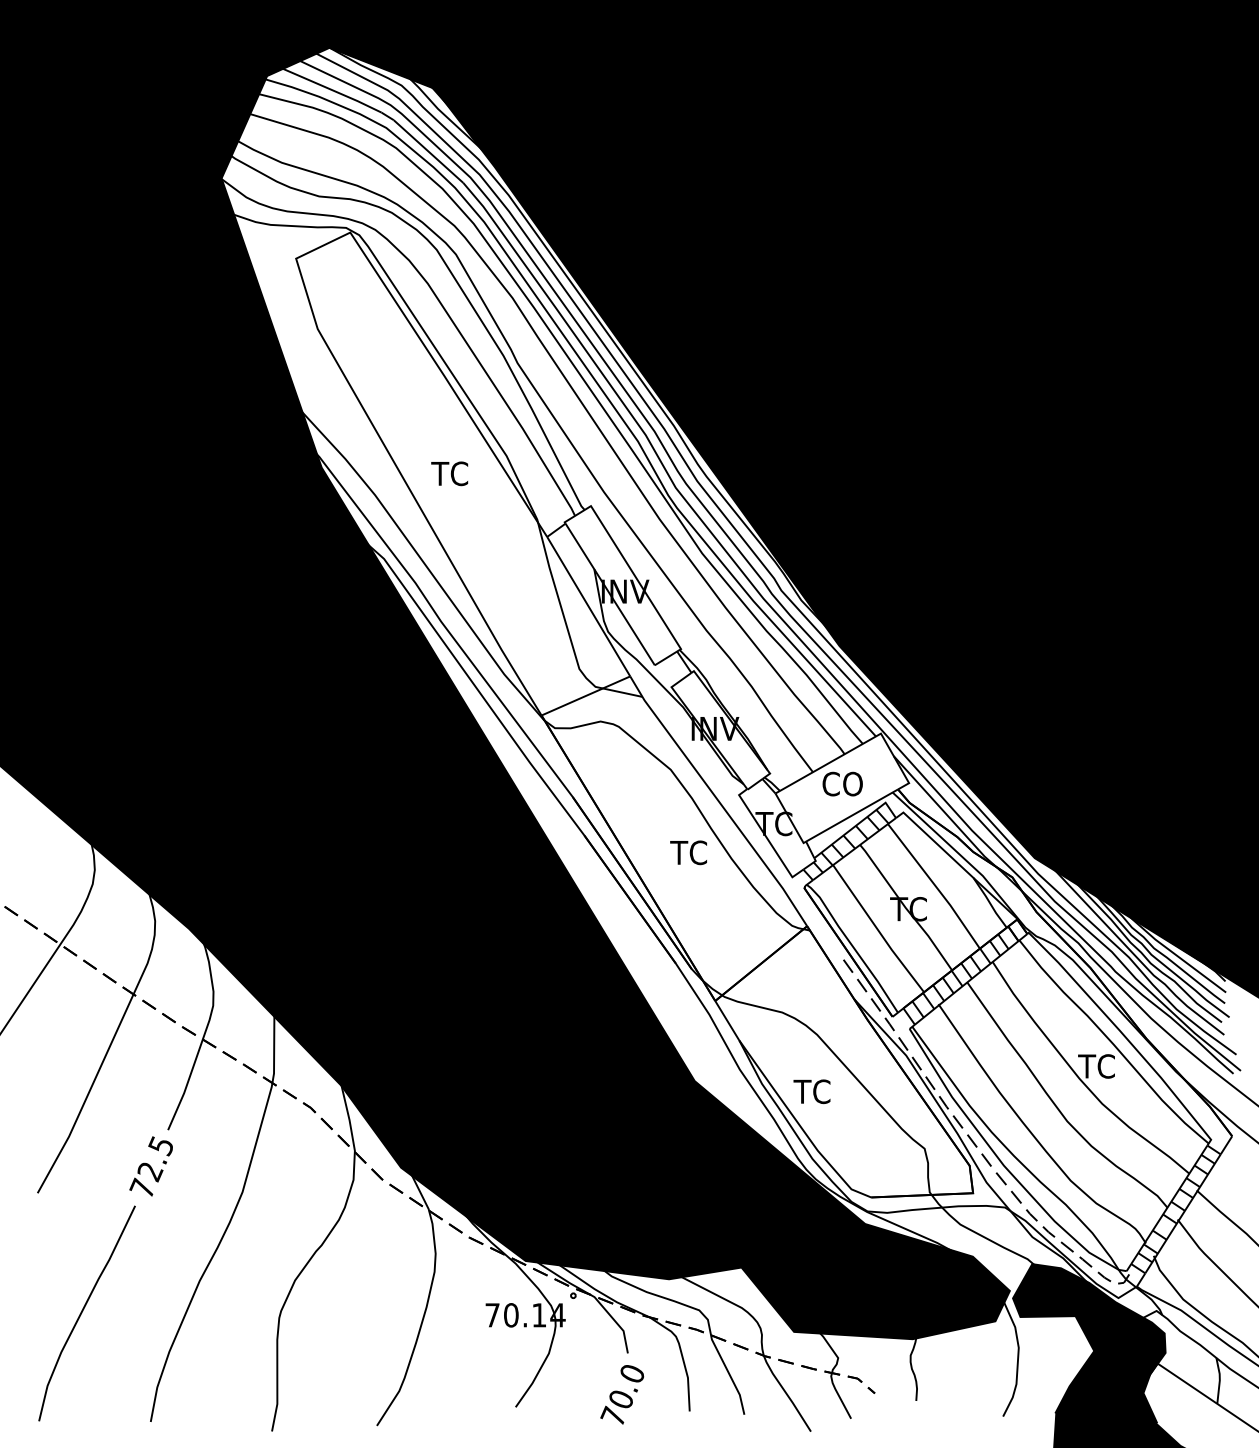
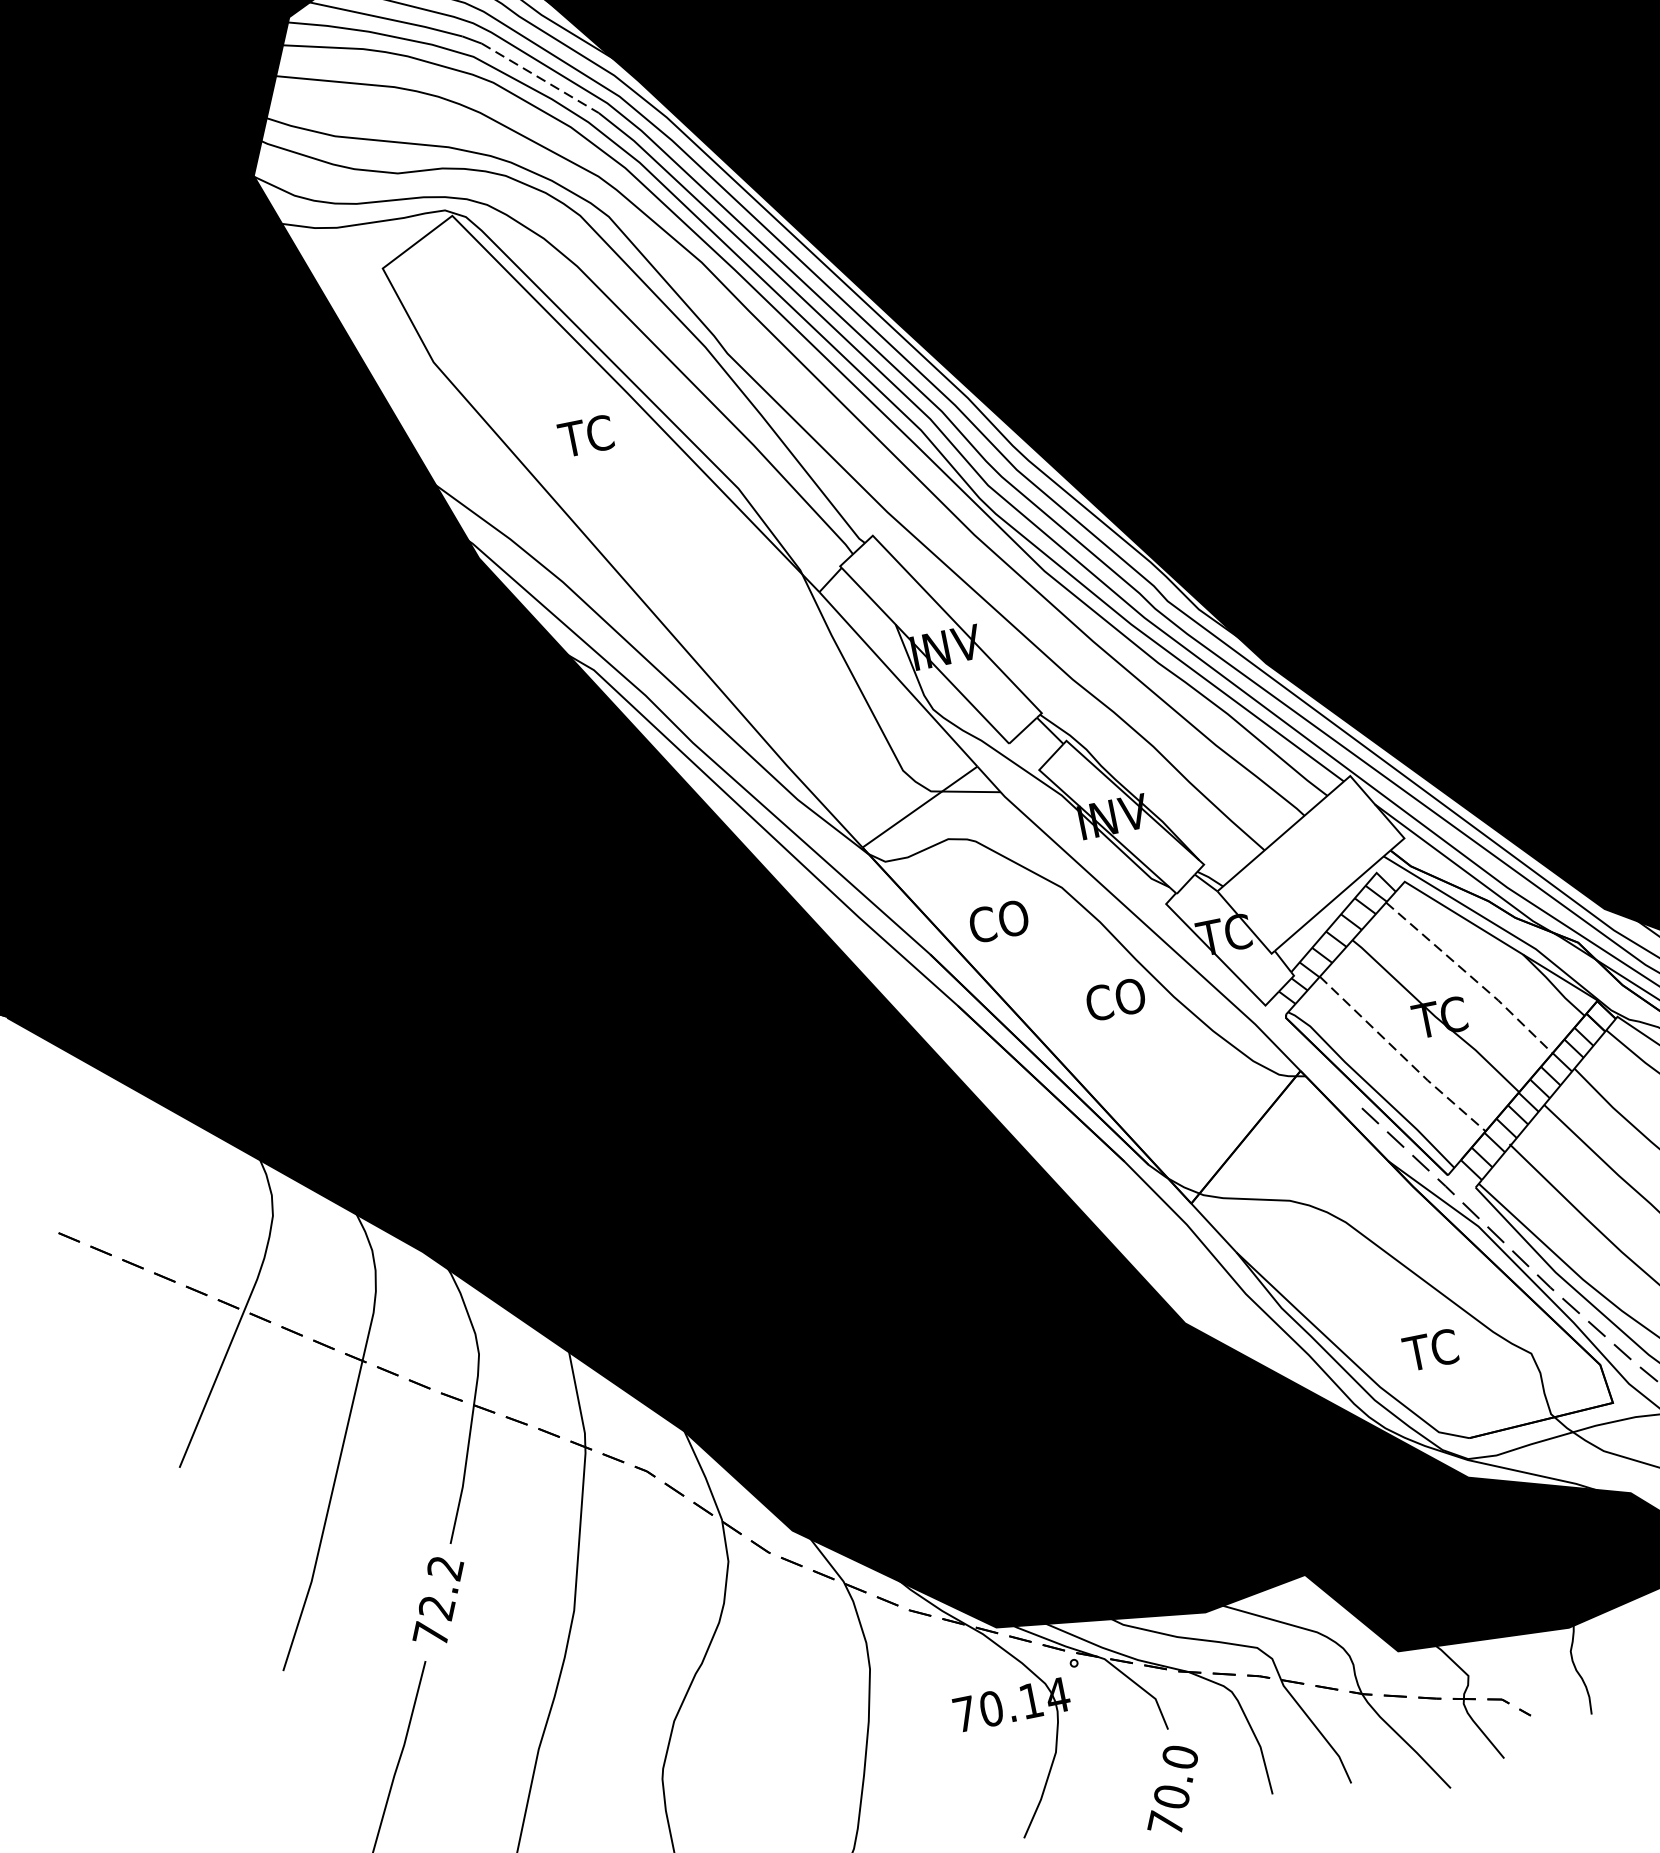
line: (428, 151) -> (540, 78), solid -> dashed
text: (449, 473) -> (585, 435), moved
text: (842, 783) -> (998, 920), moved
text: (691, 852) -> (1114, 999), TC -> CO
line: (935, 886) -> (1471, 977), solid -> dashed
line: (878, 930) -> (1403, 1056), solid -> dashed
text: (811, 1091) -> (1429, 1350), moved
text: (161, 1146) -> (445, 1569), 72.5 -> 72.2

